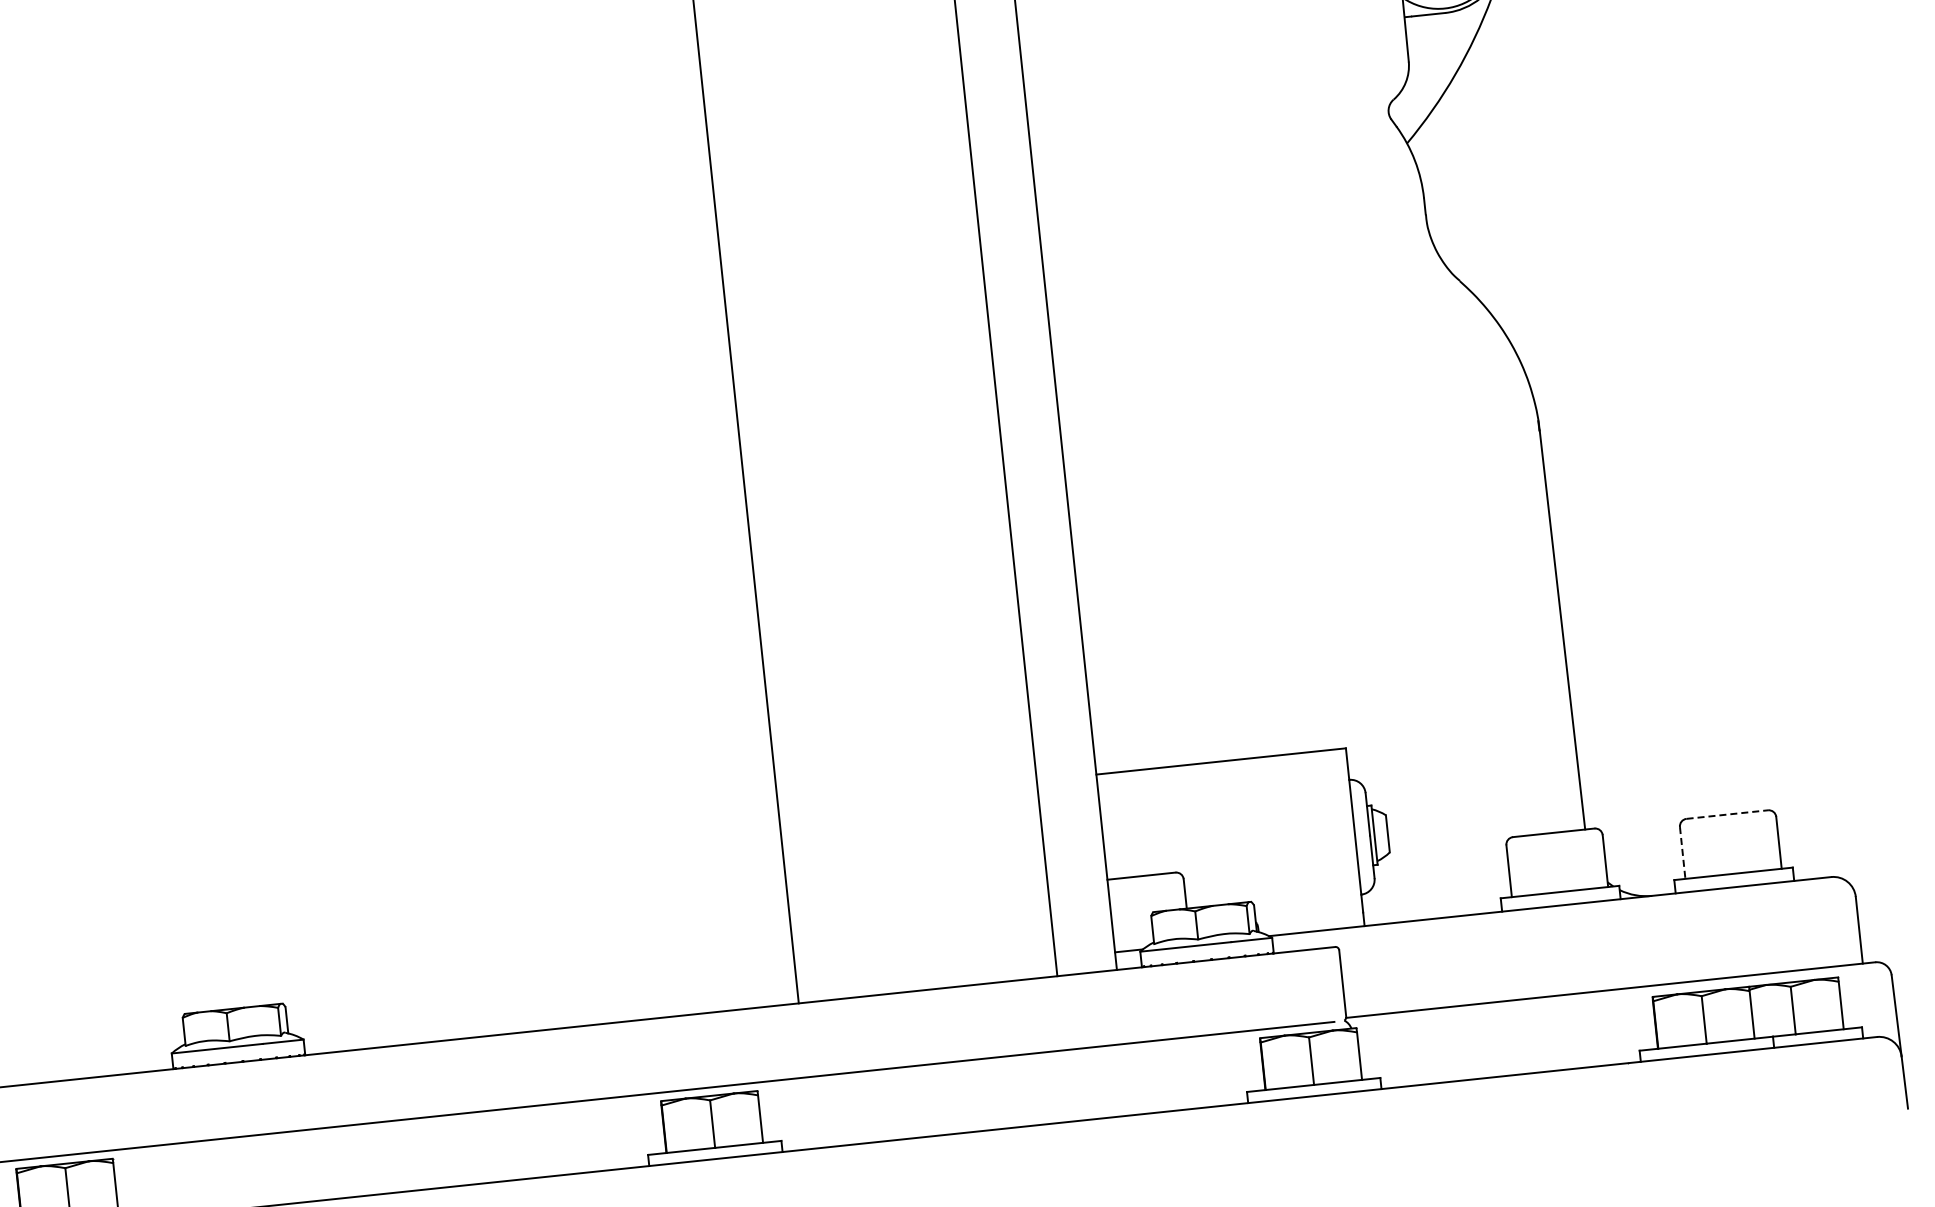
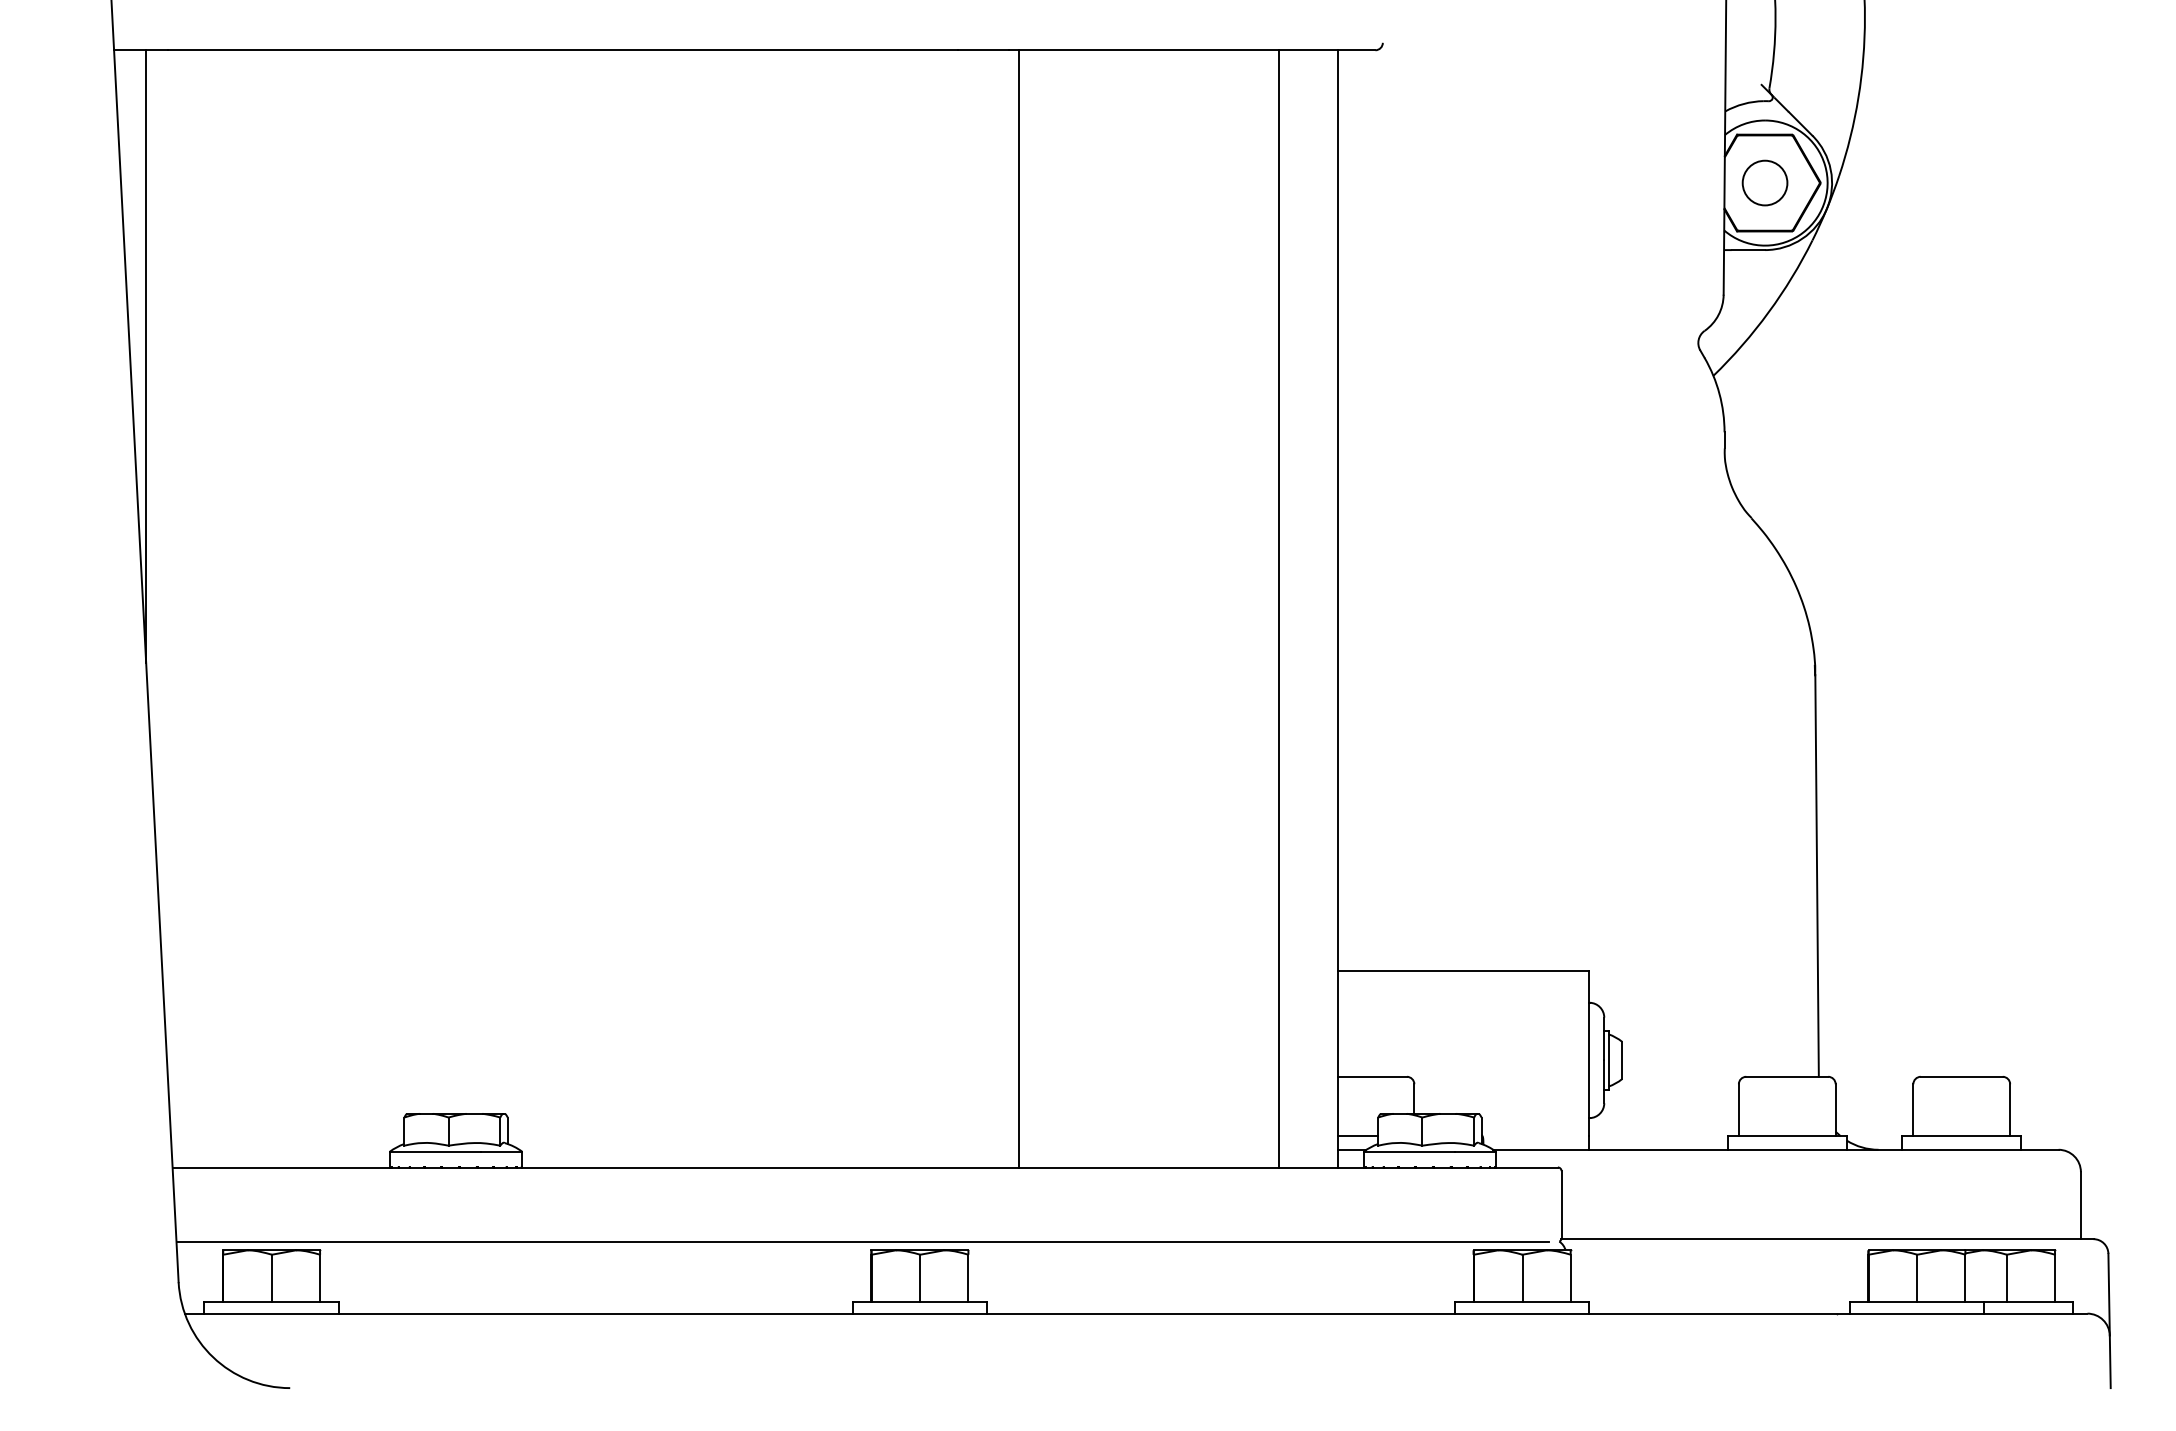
line: (1727, 814) -> (1961, 1076), dashed -> solid
line: (1682, 853) -> (1913, 1110), dashed -> solid
line: (1133, 937) -> (1358, 1136), added

